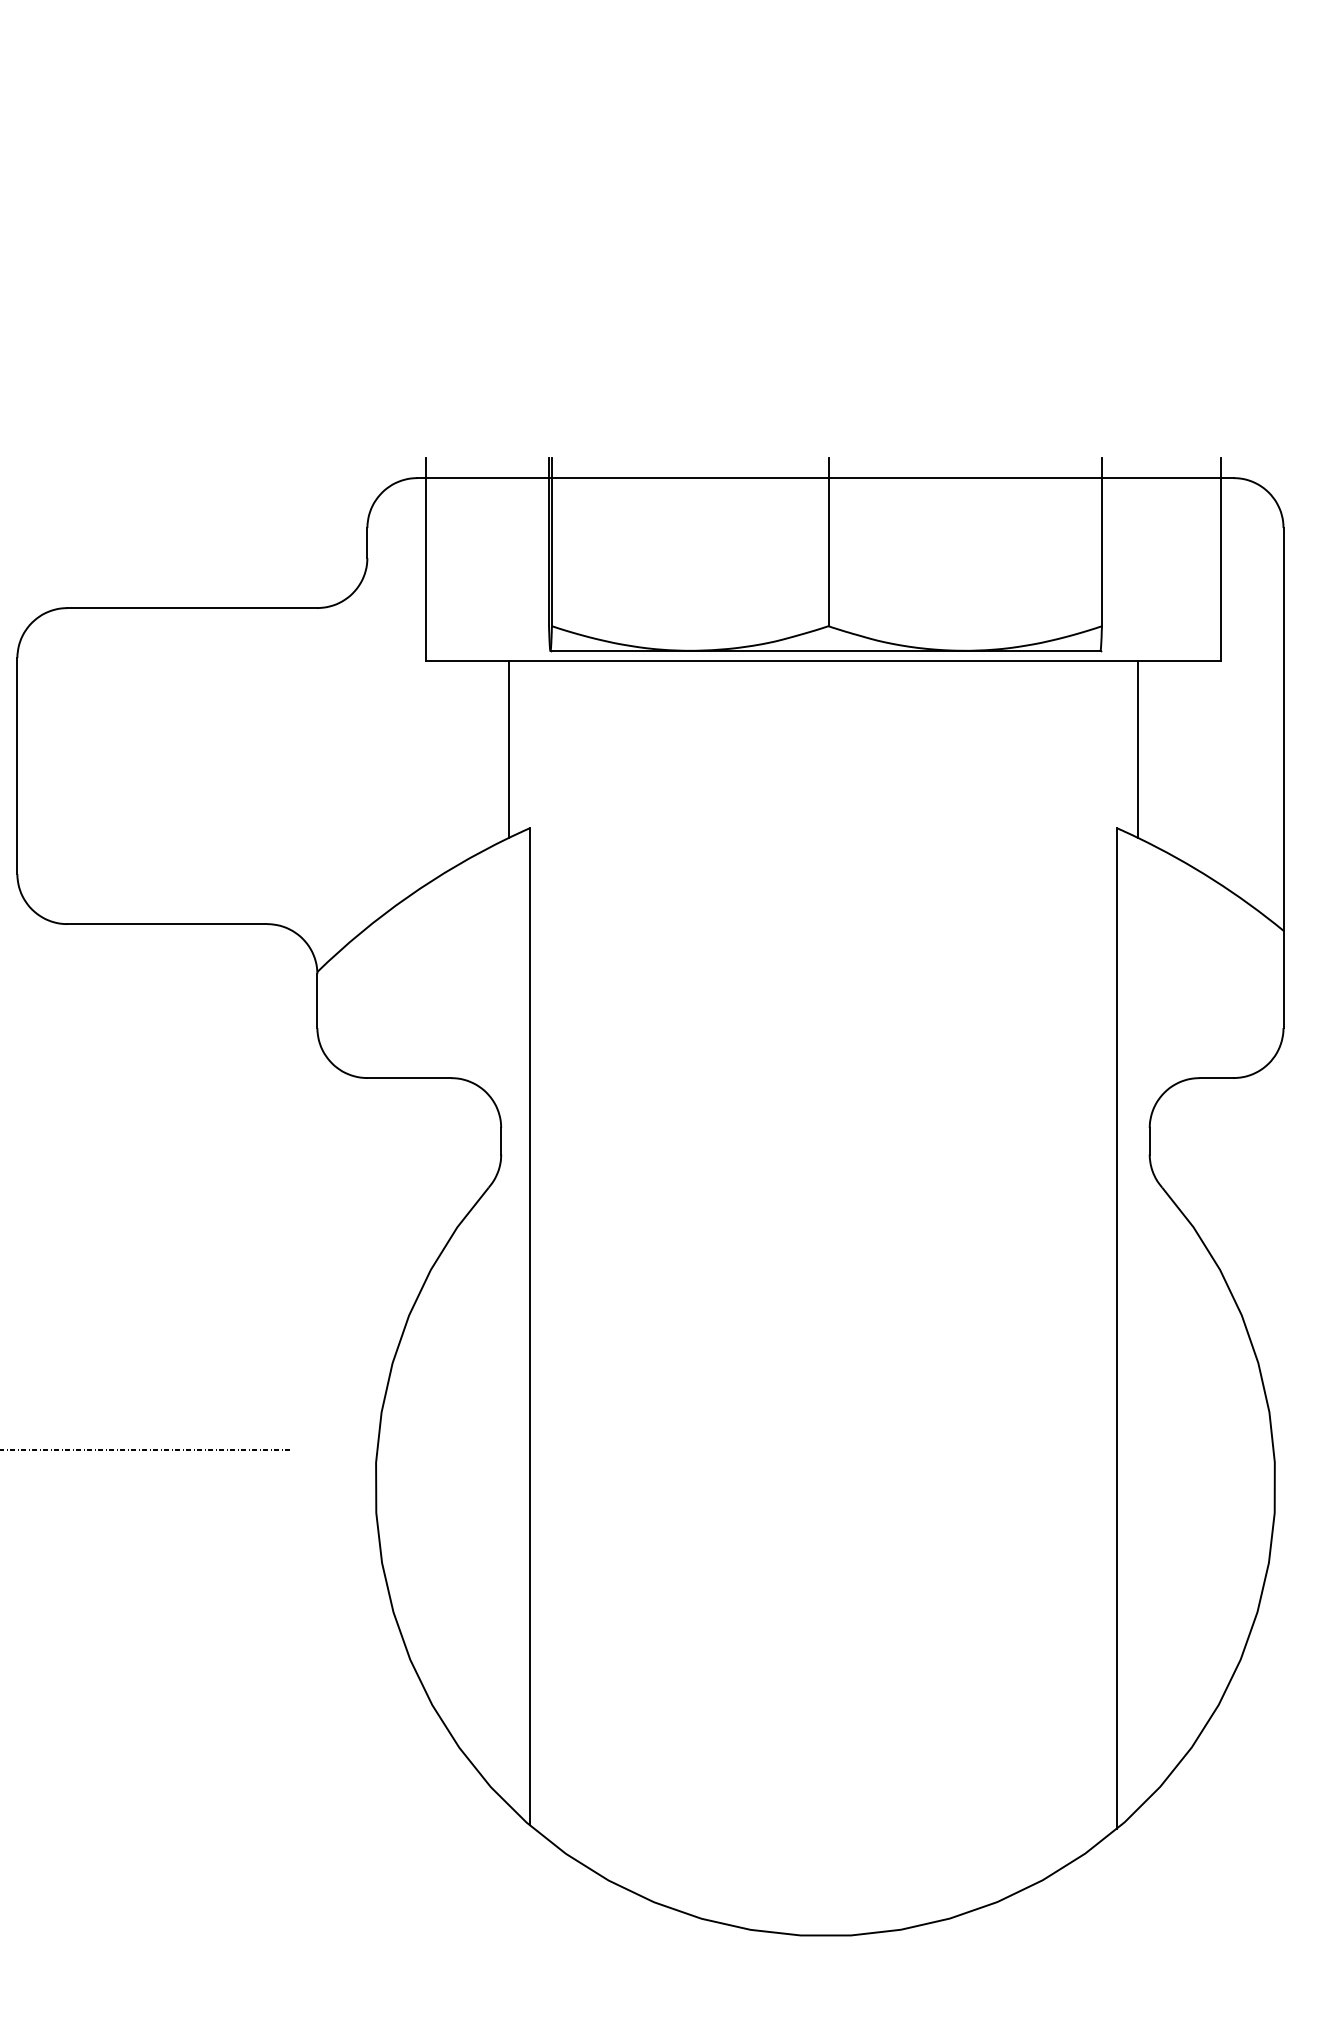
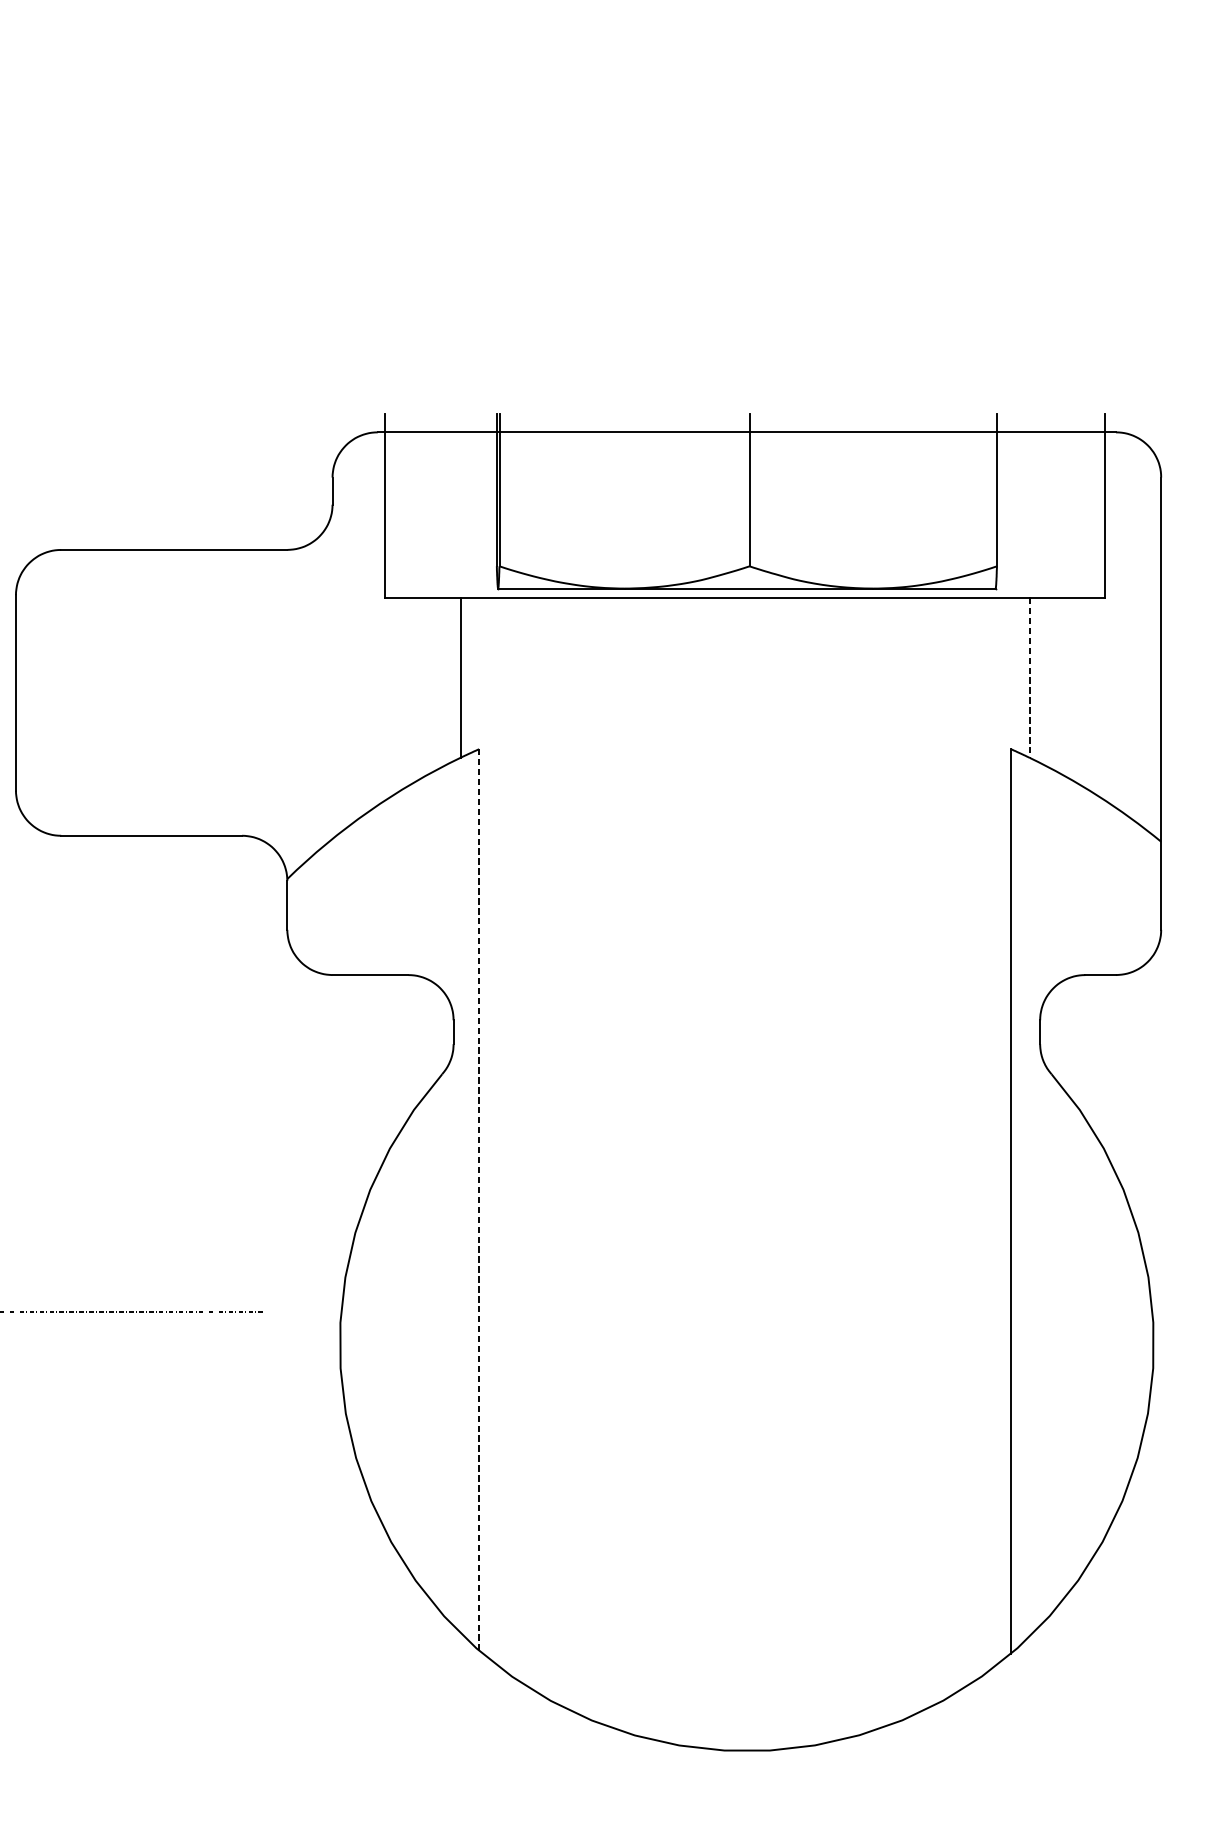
line: (1138, 750) -> (1030, 678), solid -> dashed
line: (529, 1326) -> (479, 1199), solid -> dashed

